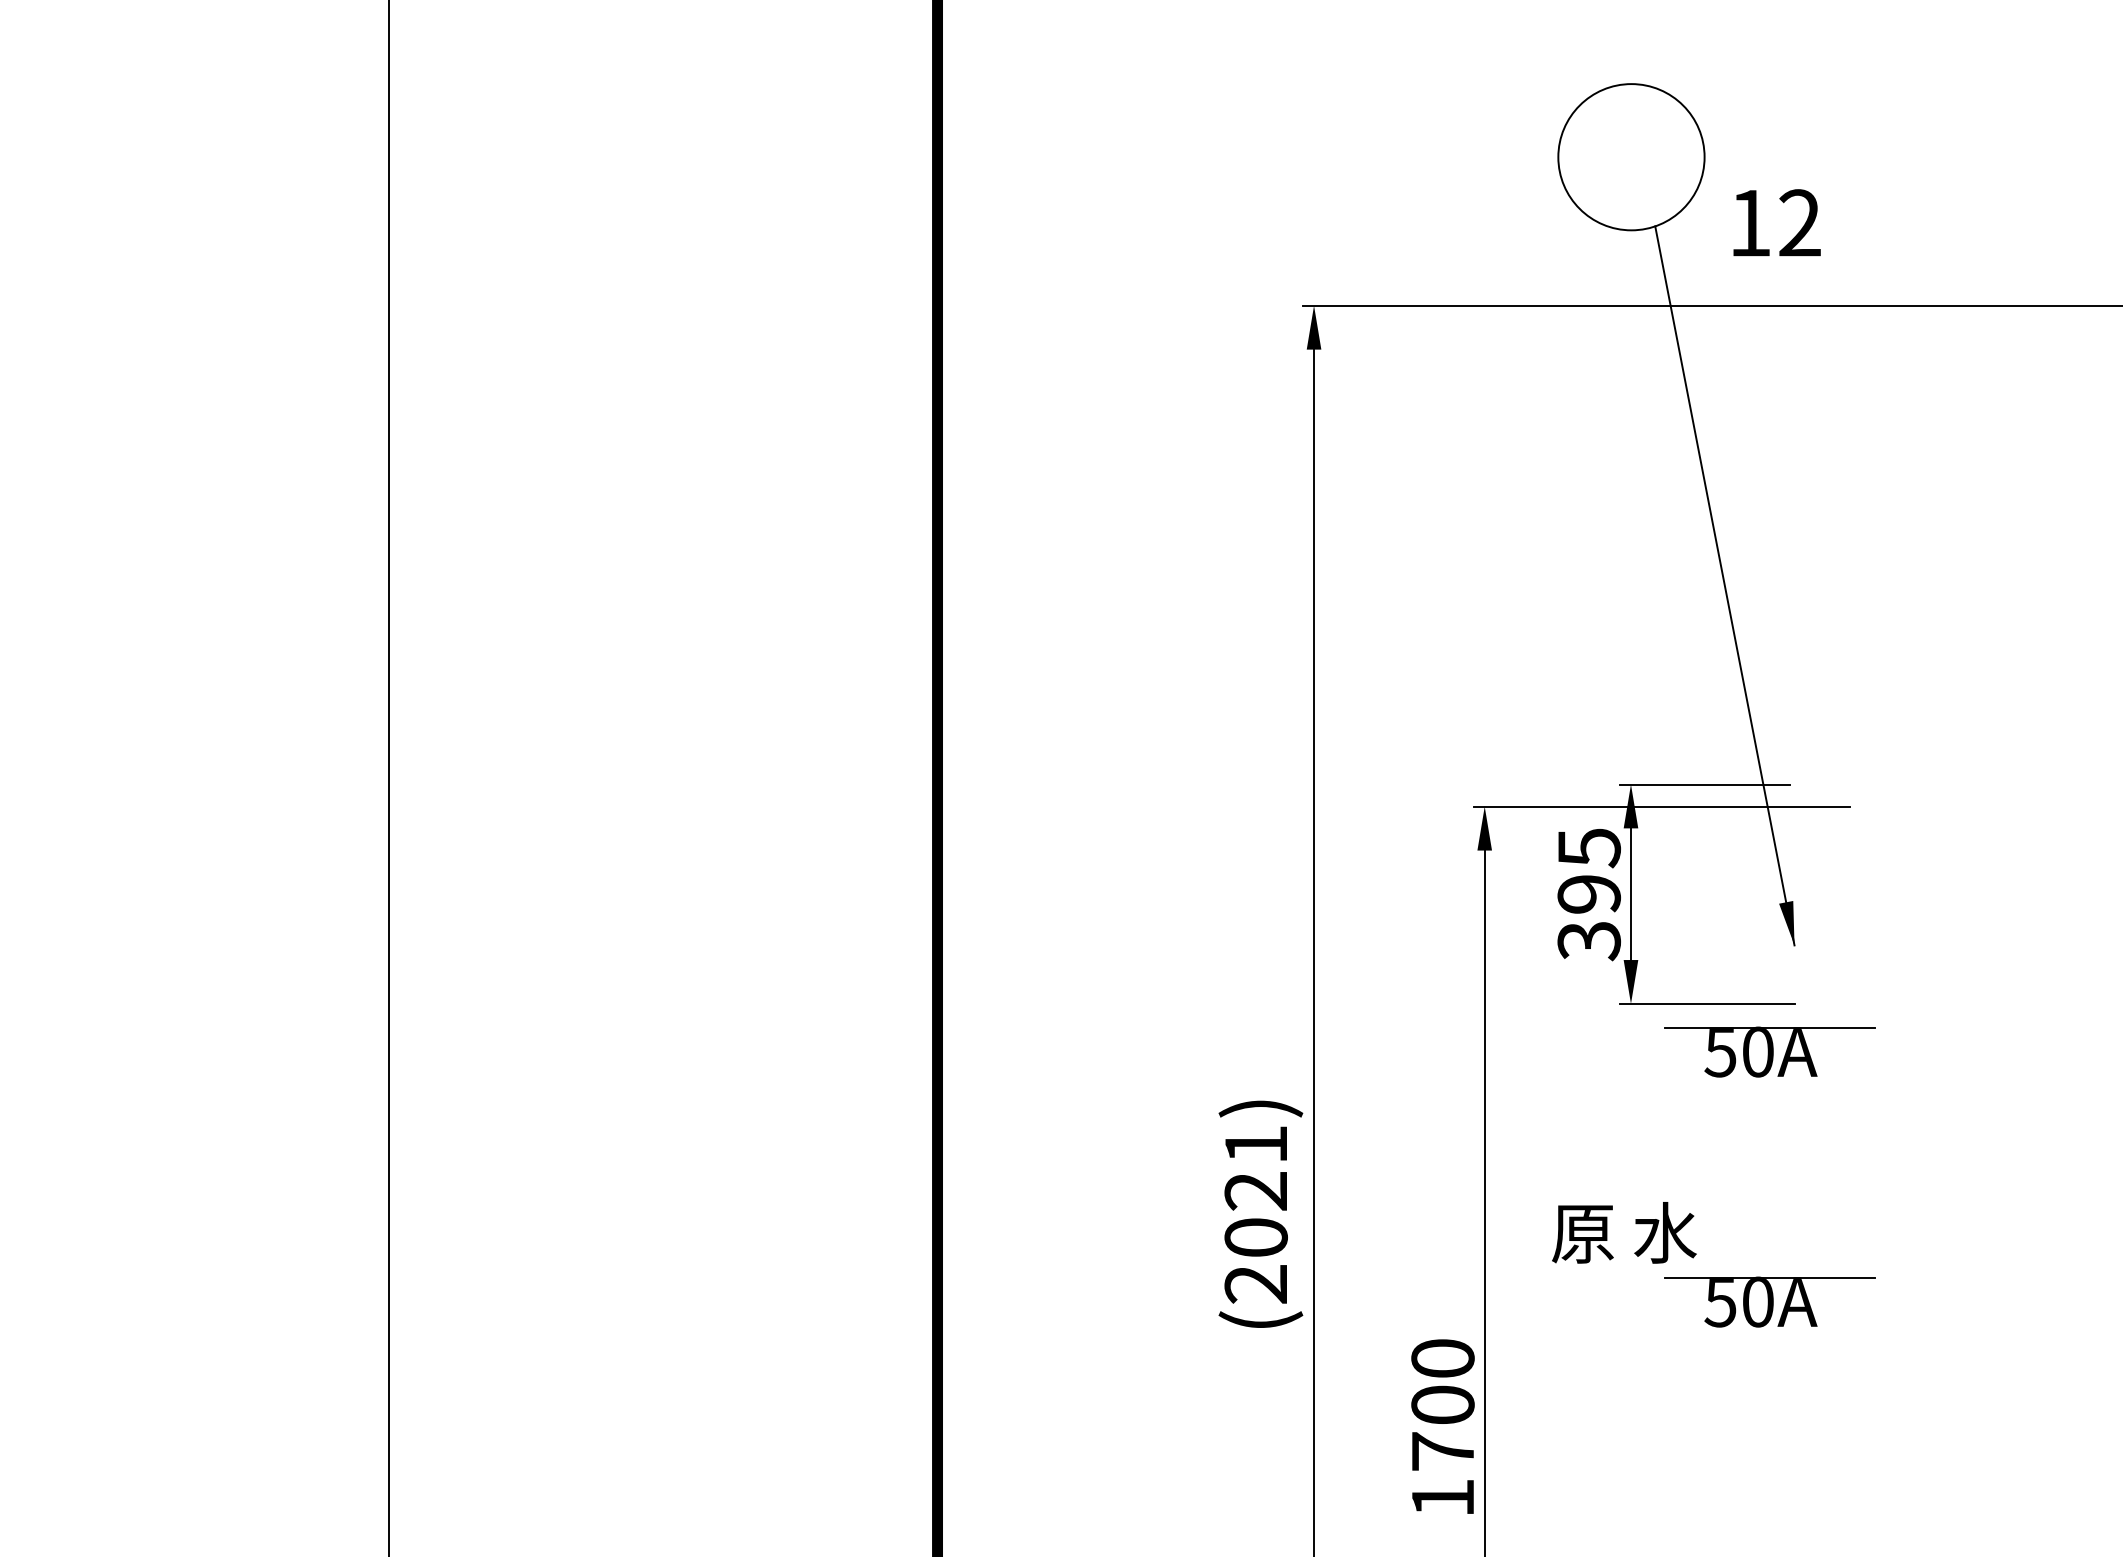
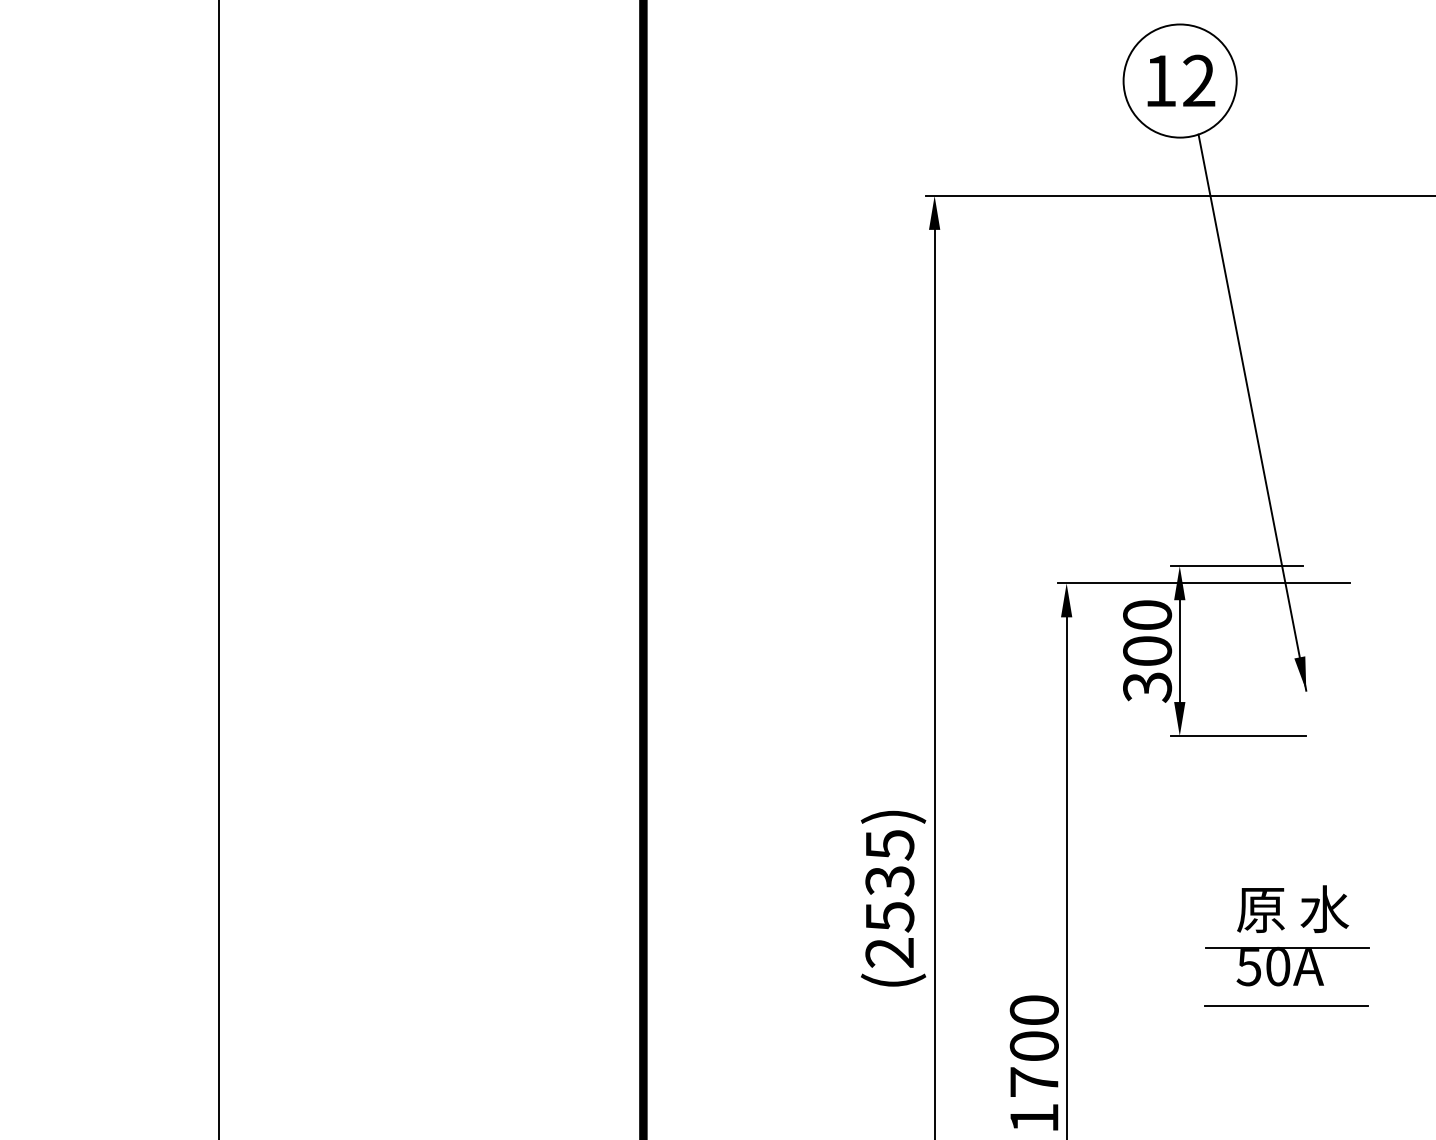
text: (1776, 222) -> (1180, 80), moved
text: (1589, 870) -> (1147, 632), 395 -> 300
part: (1769, 1051) -> (1286, 772), removed
text: (1255, 1191) -> (889, 881), (2021) -> (2535)
text: (1624, 1232) -> (1293, 908), moved
line: (1768, 1352) -> (1286, 1005), added

